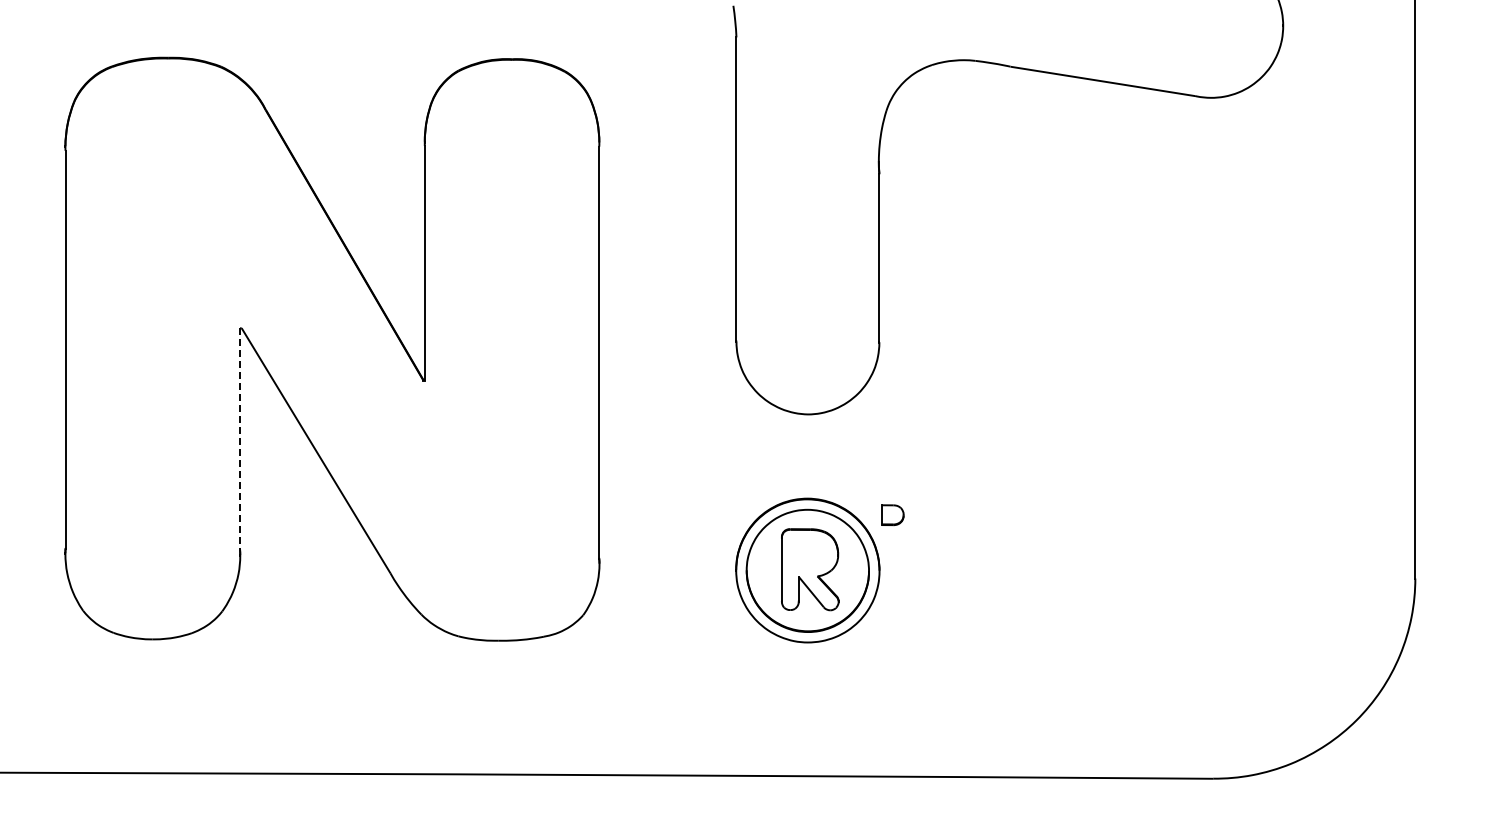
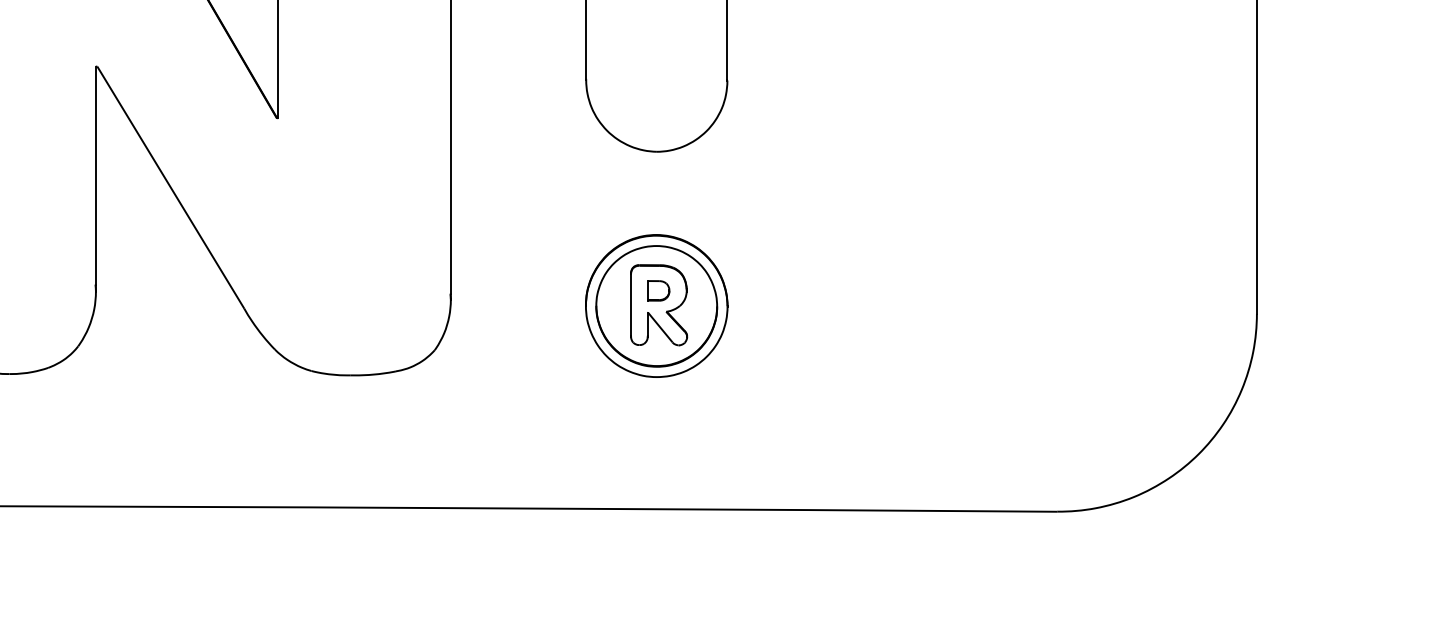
line: (240, 438) -> (96, 175), dashed -> solid
part: (892, 515) -> (658, 291), moved

